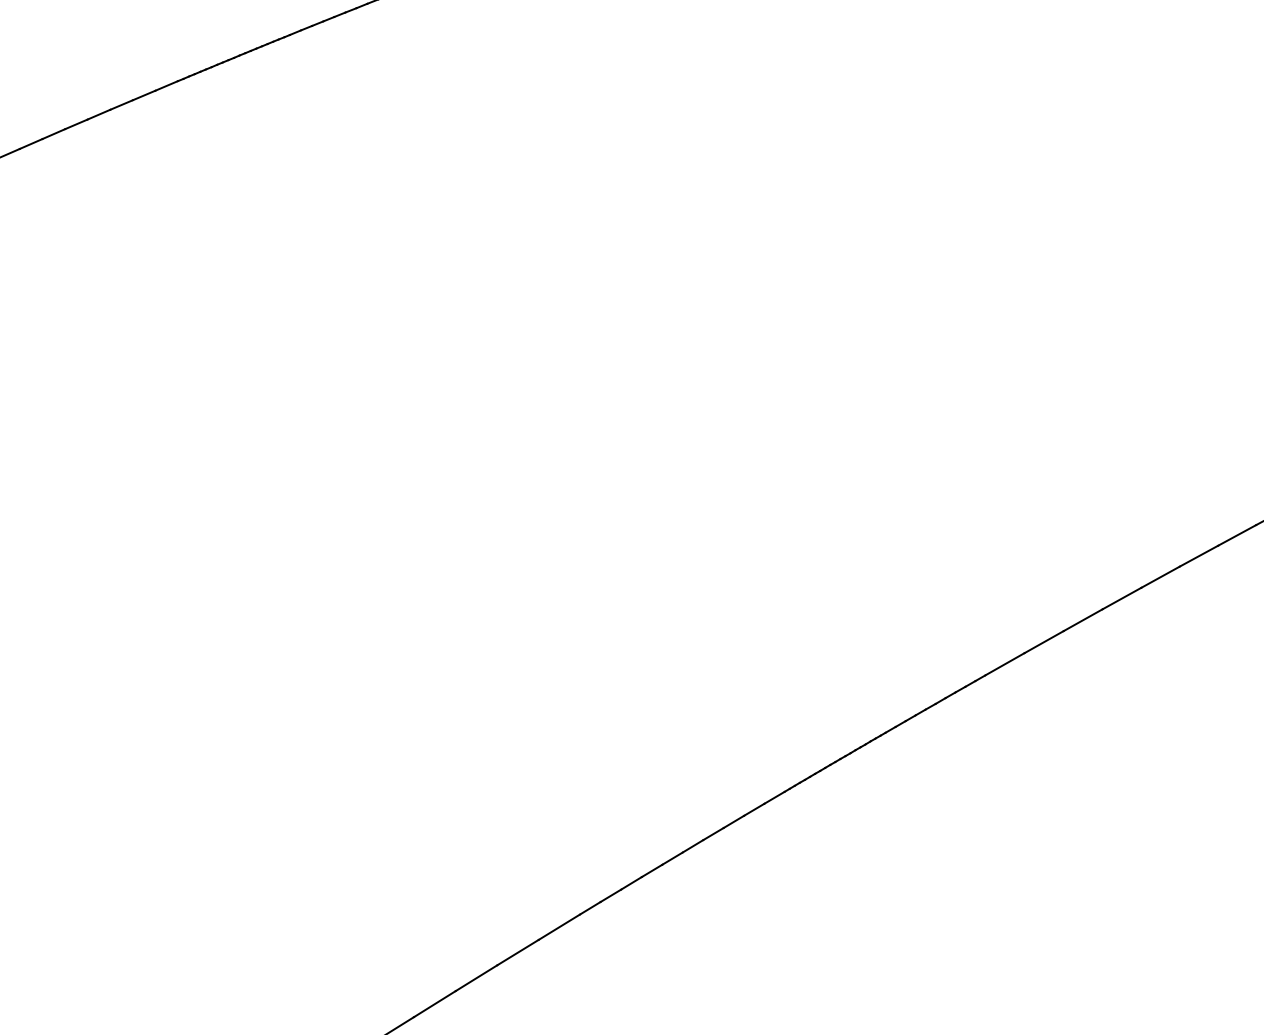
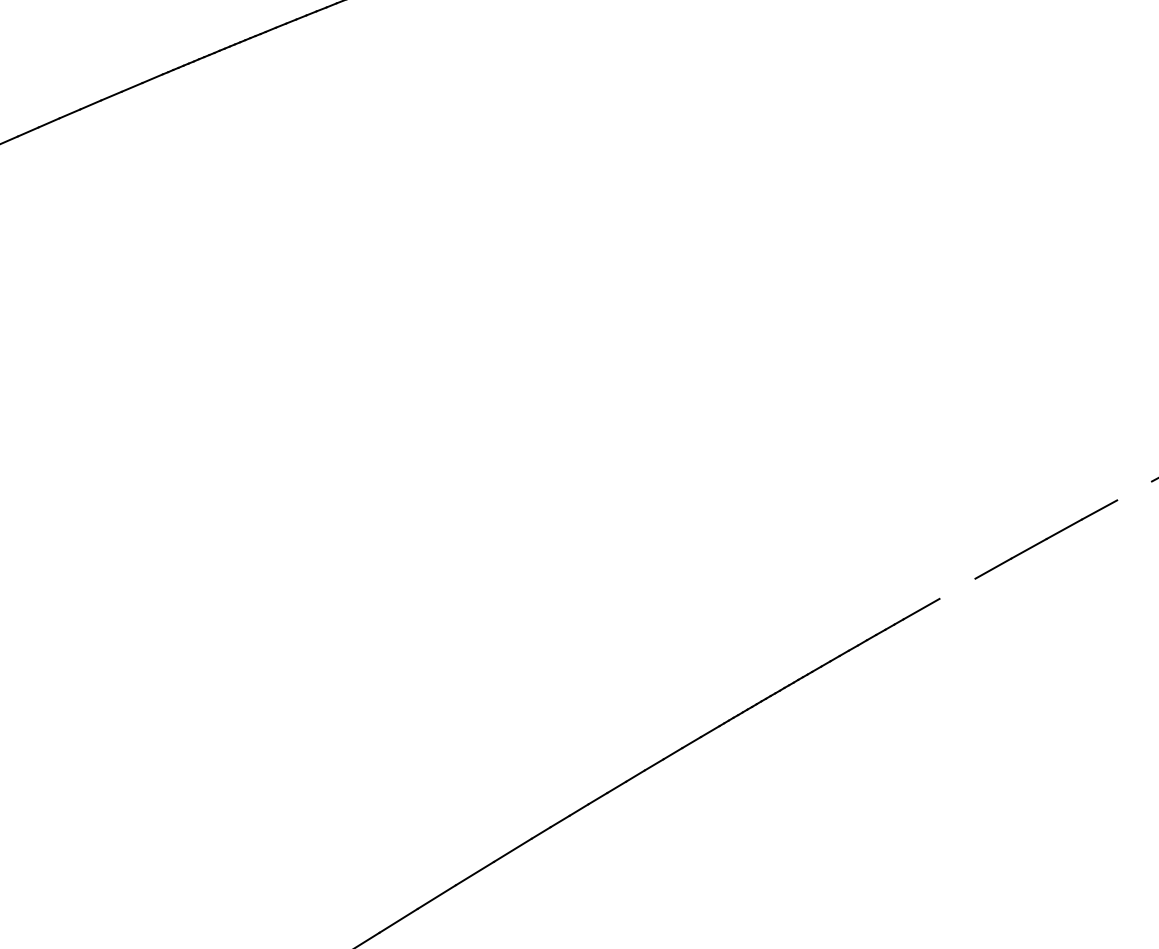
line: (1237, 535) -> (1134, 491), removed
line: (1043, 642) -> (956, 589), removed

